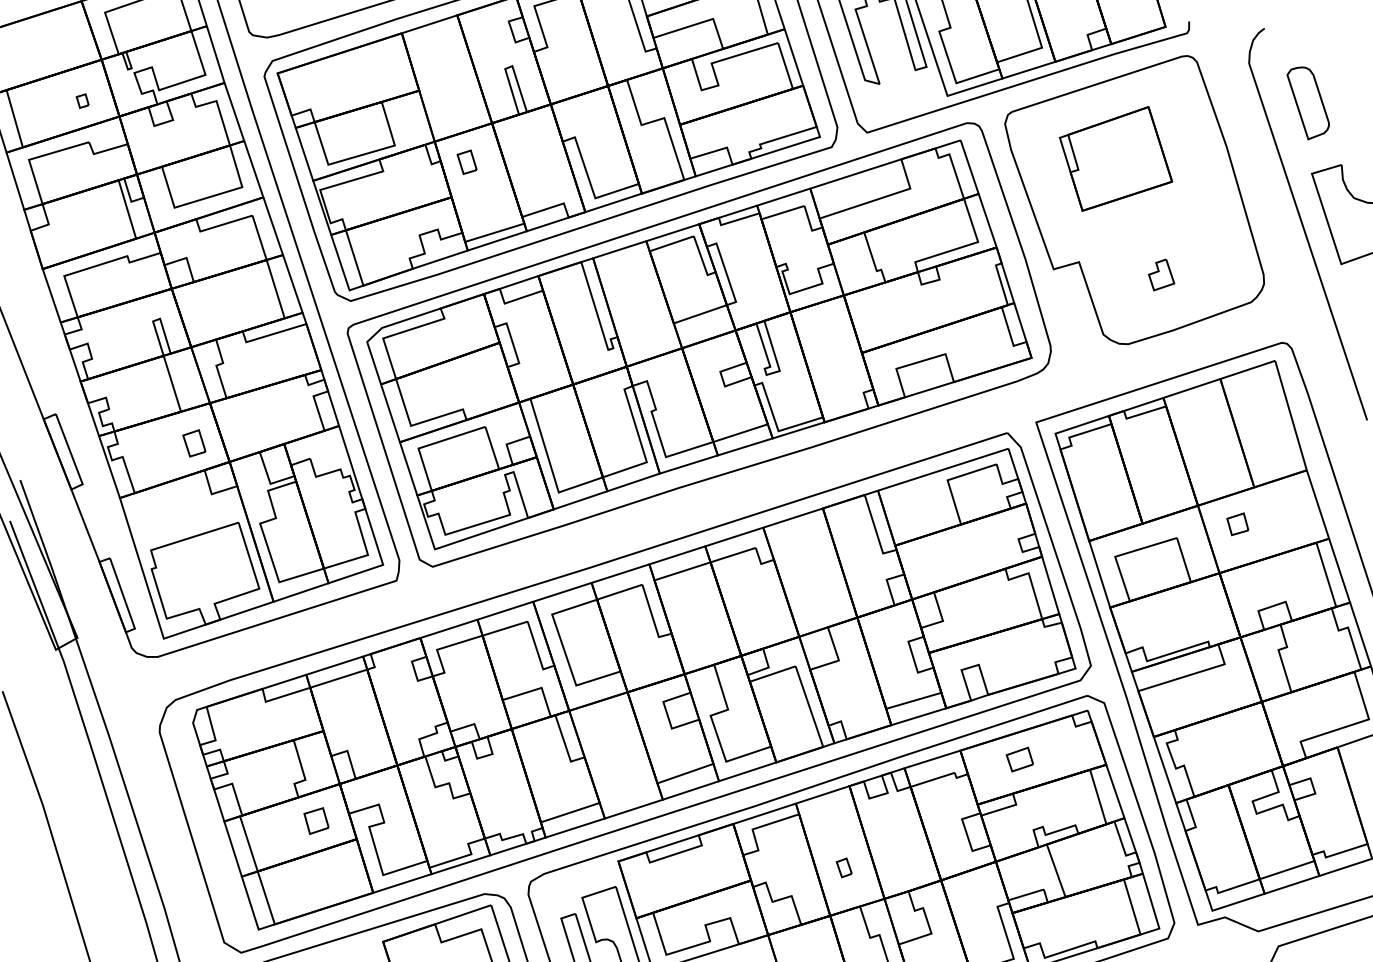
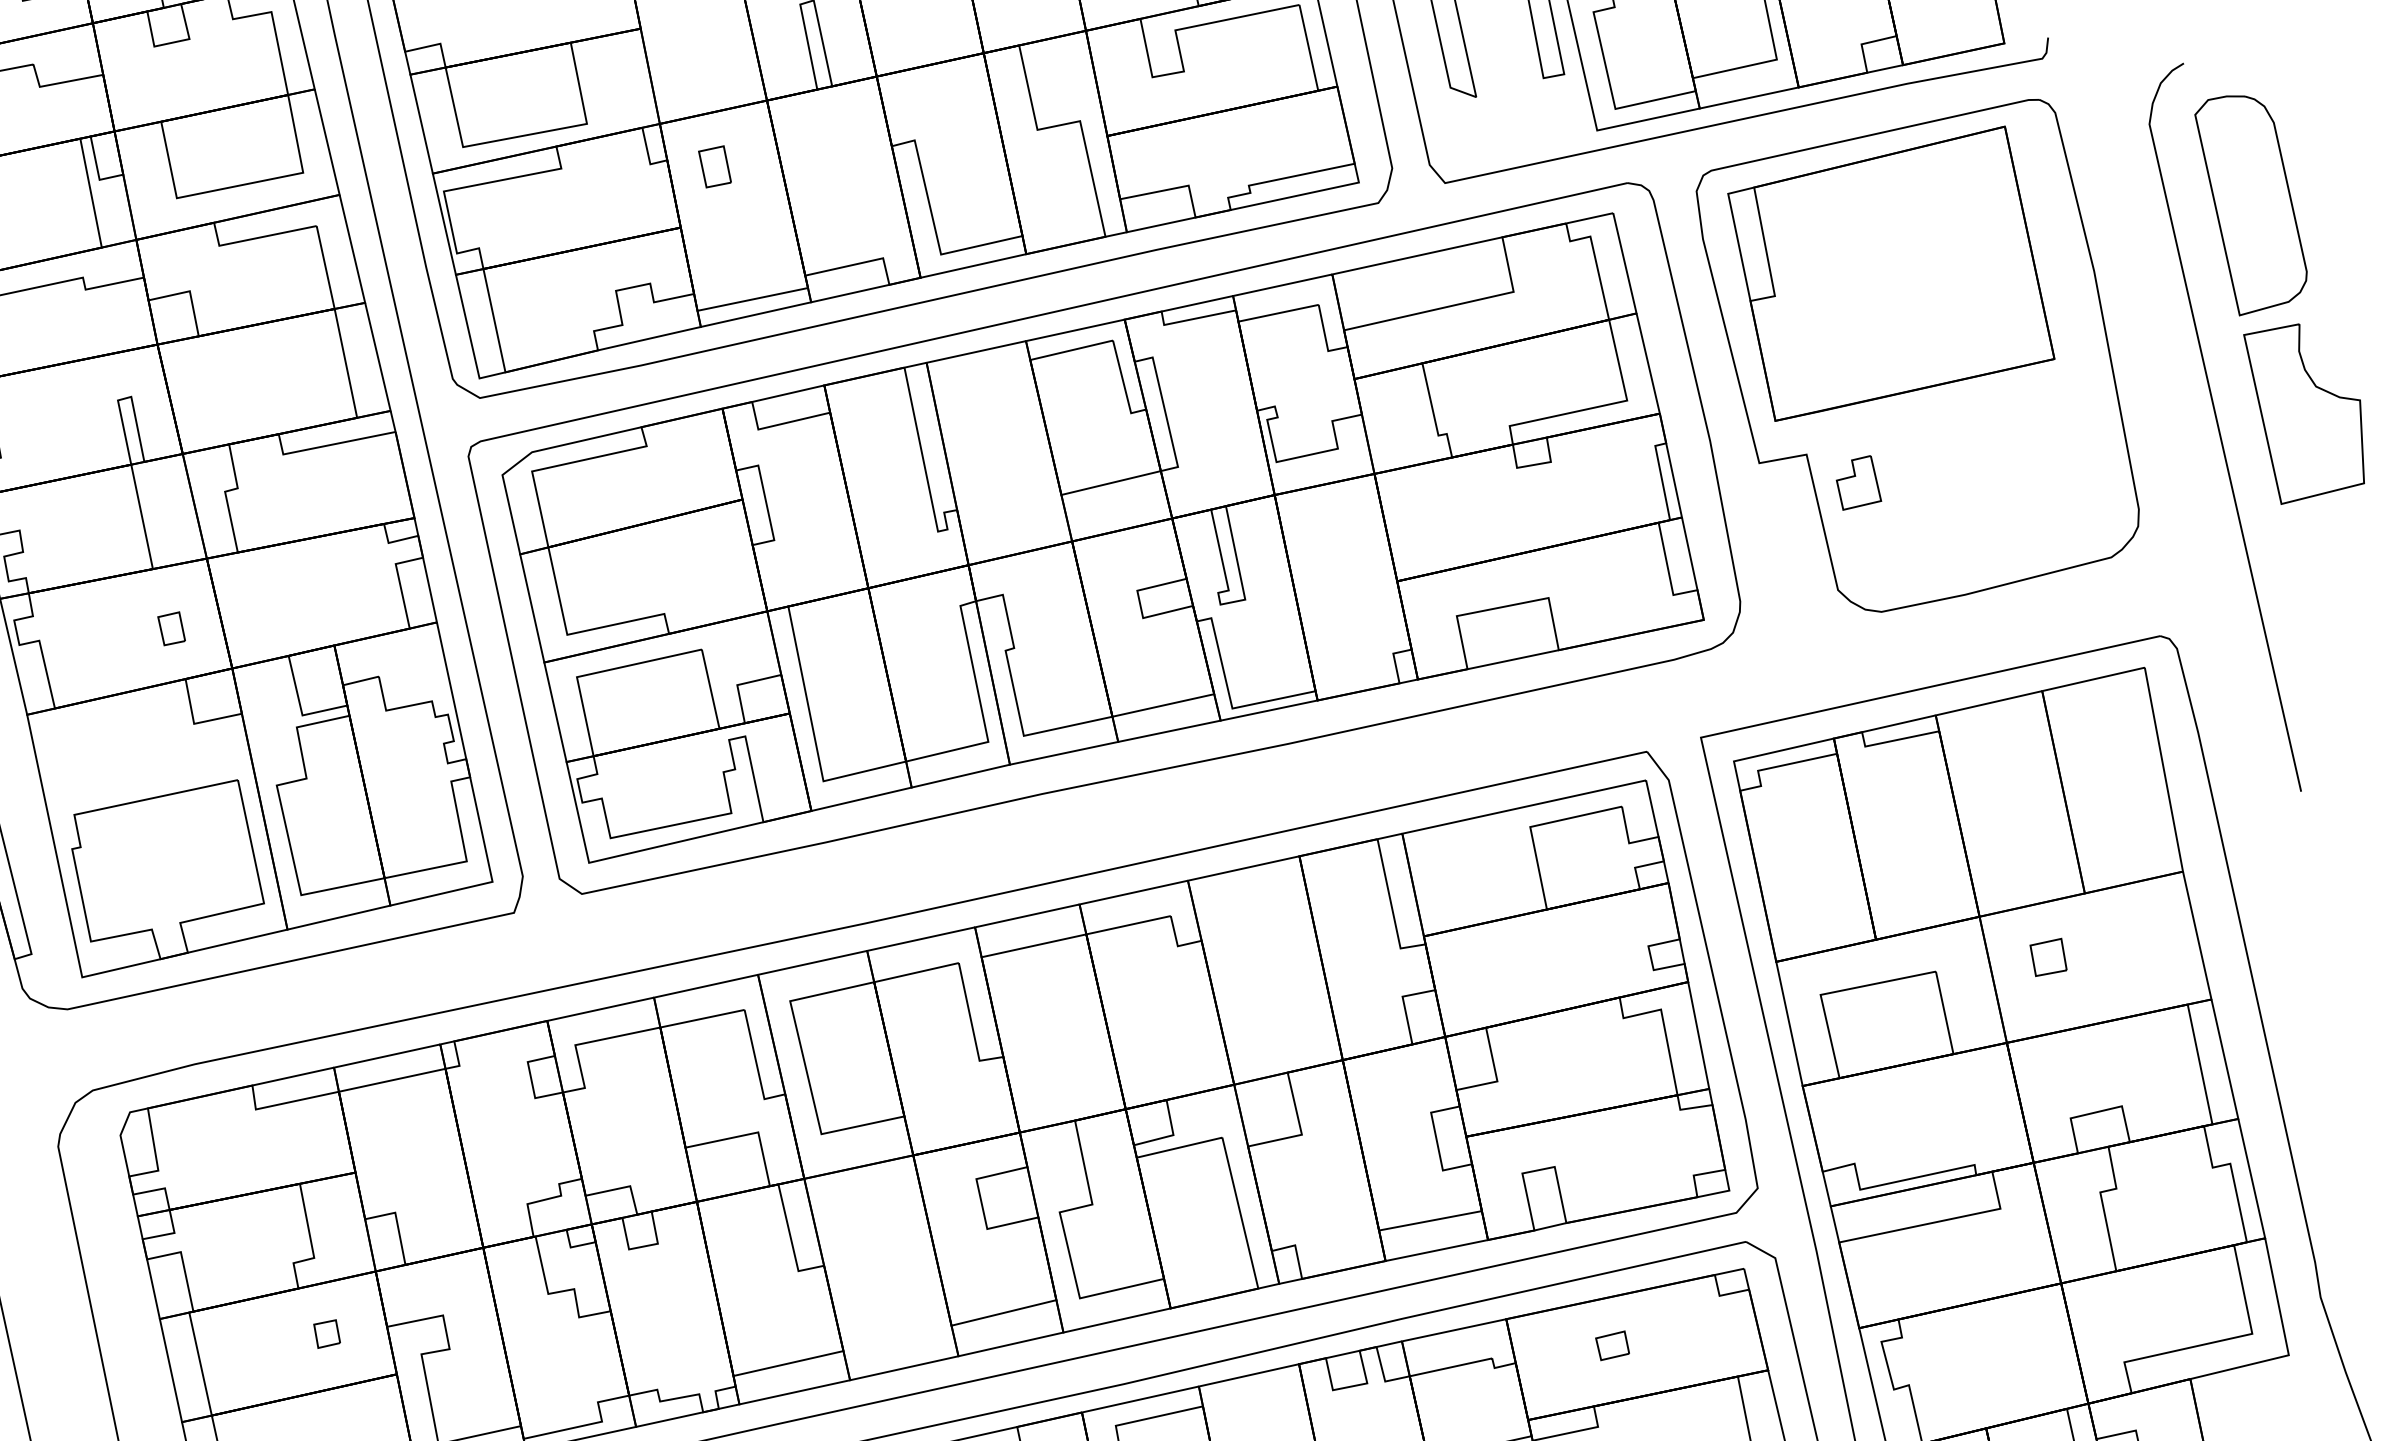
part: (1307, 103) -> (2248, 206), size x1.67
part: (1115, 158) -> (1890, 273), size x1.67
part: (1161, 274) -> (1859, 482), moved
part: (194, 443) -> (171, 628), size x0.71
part: (1019, 759) -> (1611, 1345), size x0.71
part: (316, 820) -> (327, 1333), size x0.62

